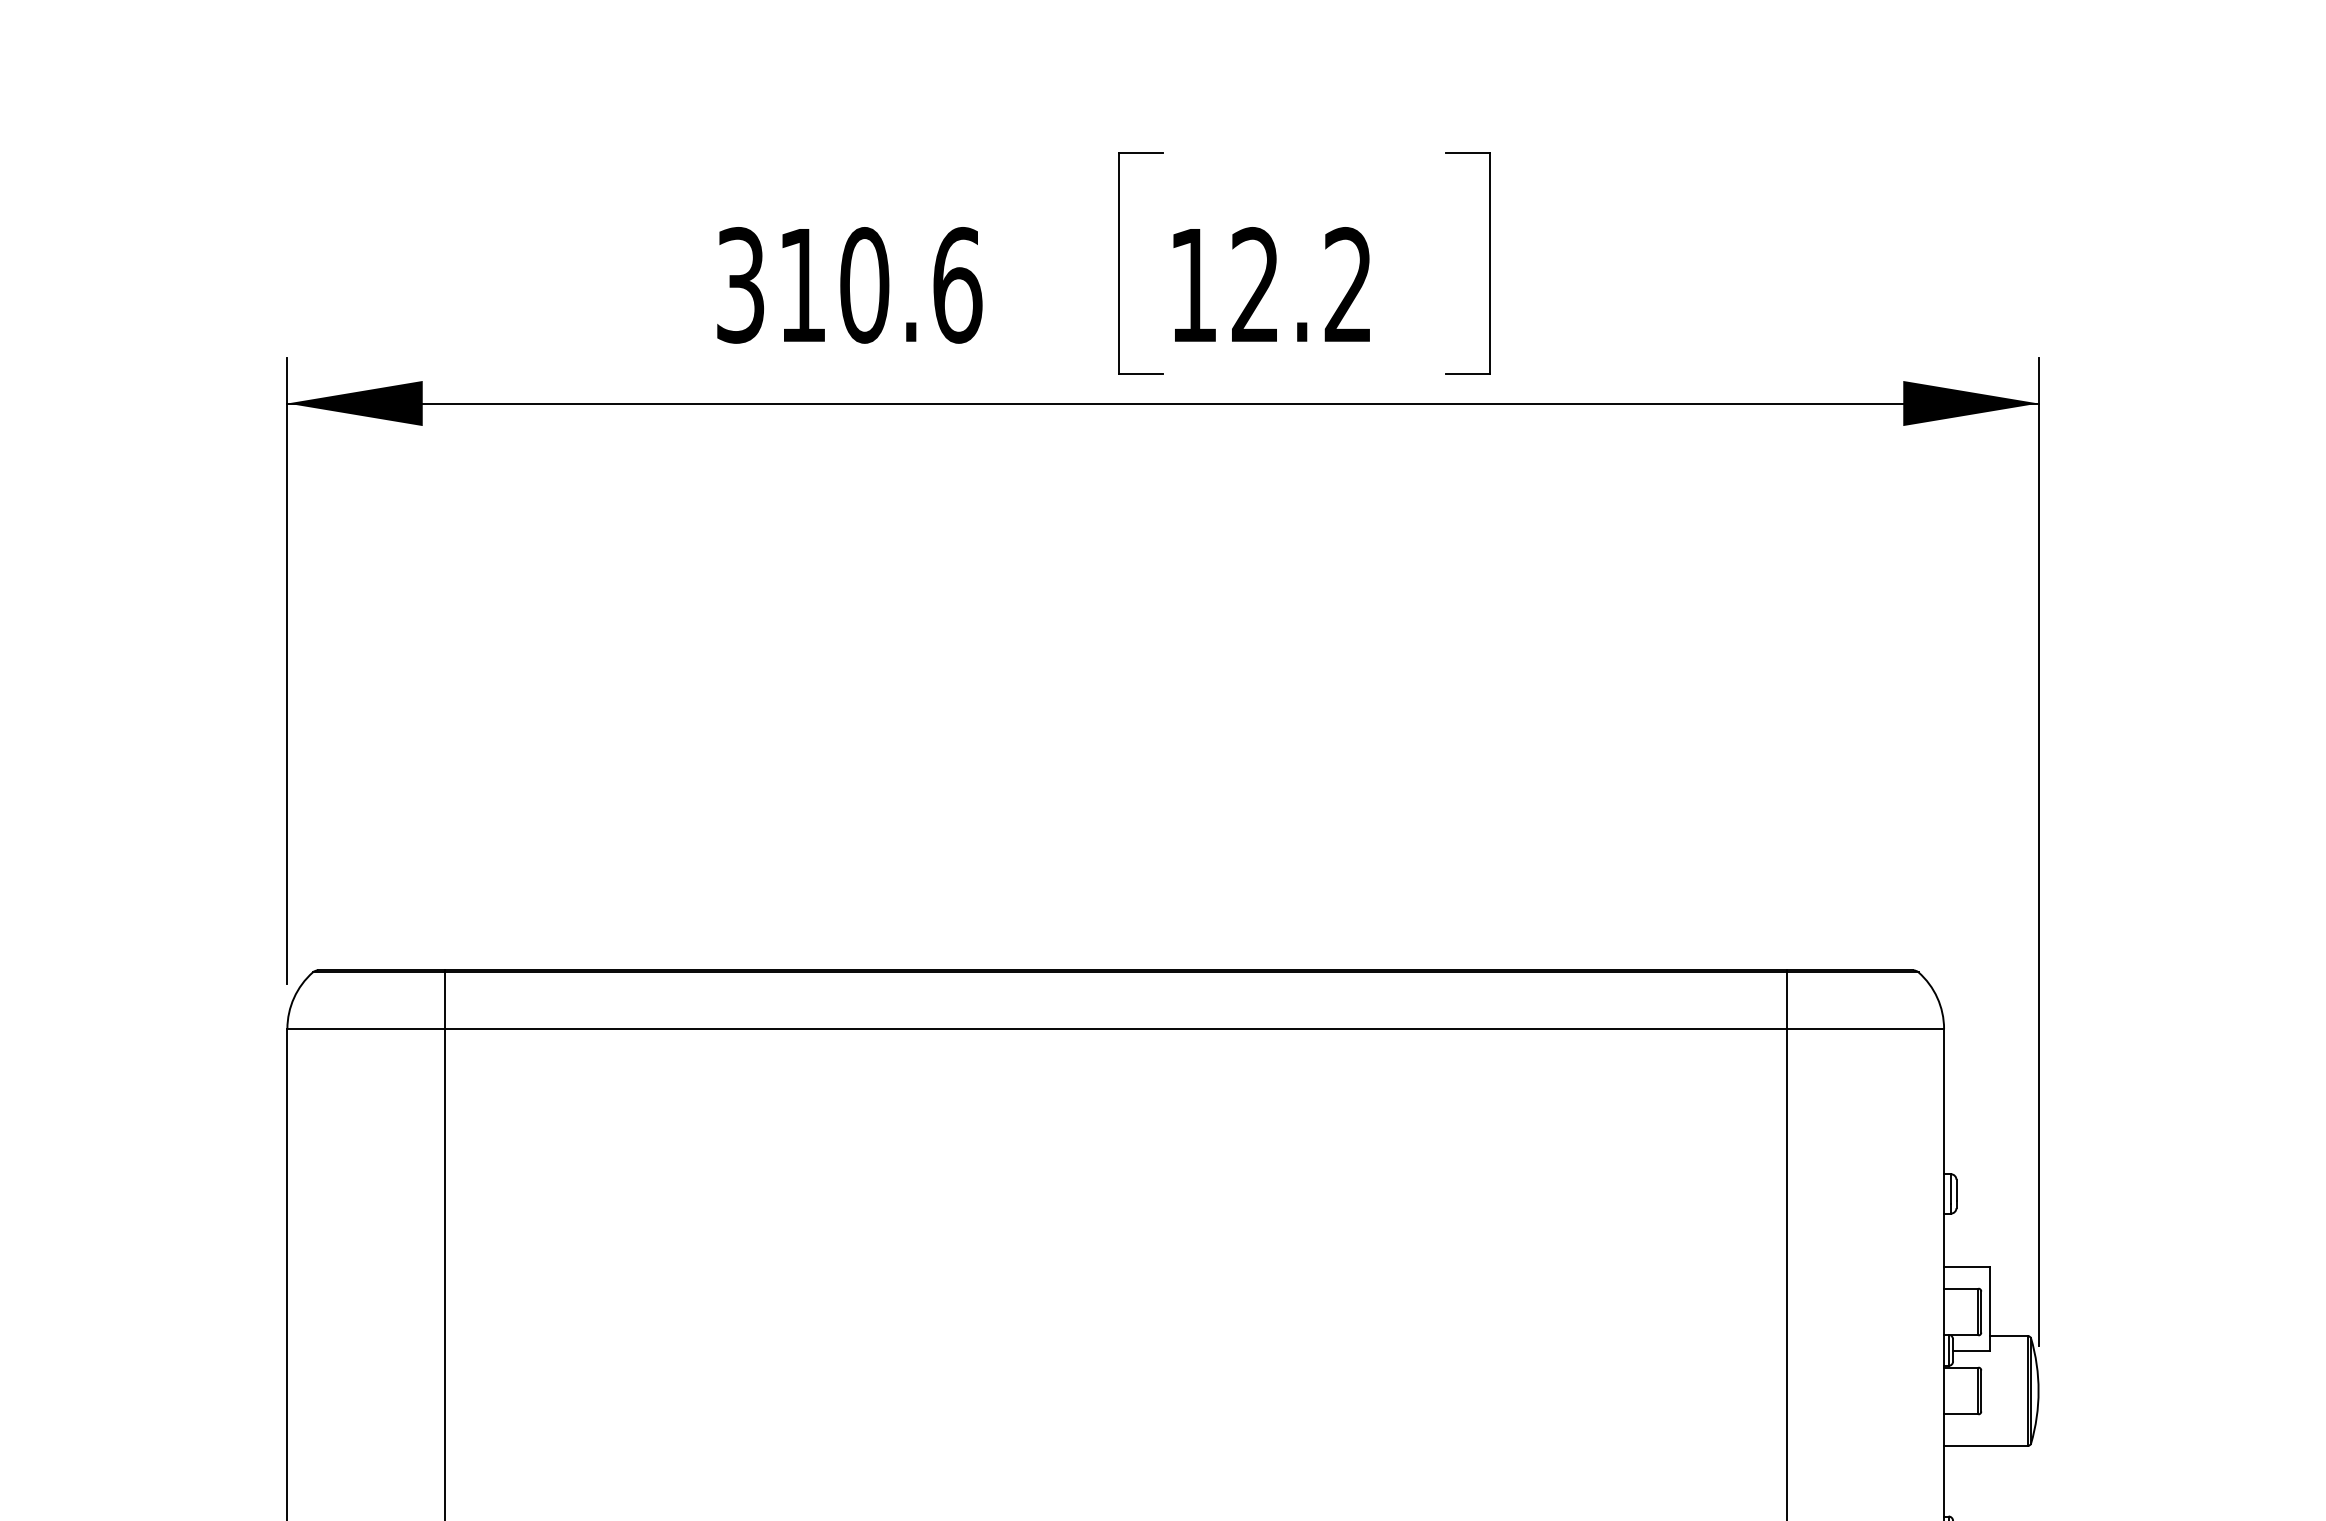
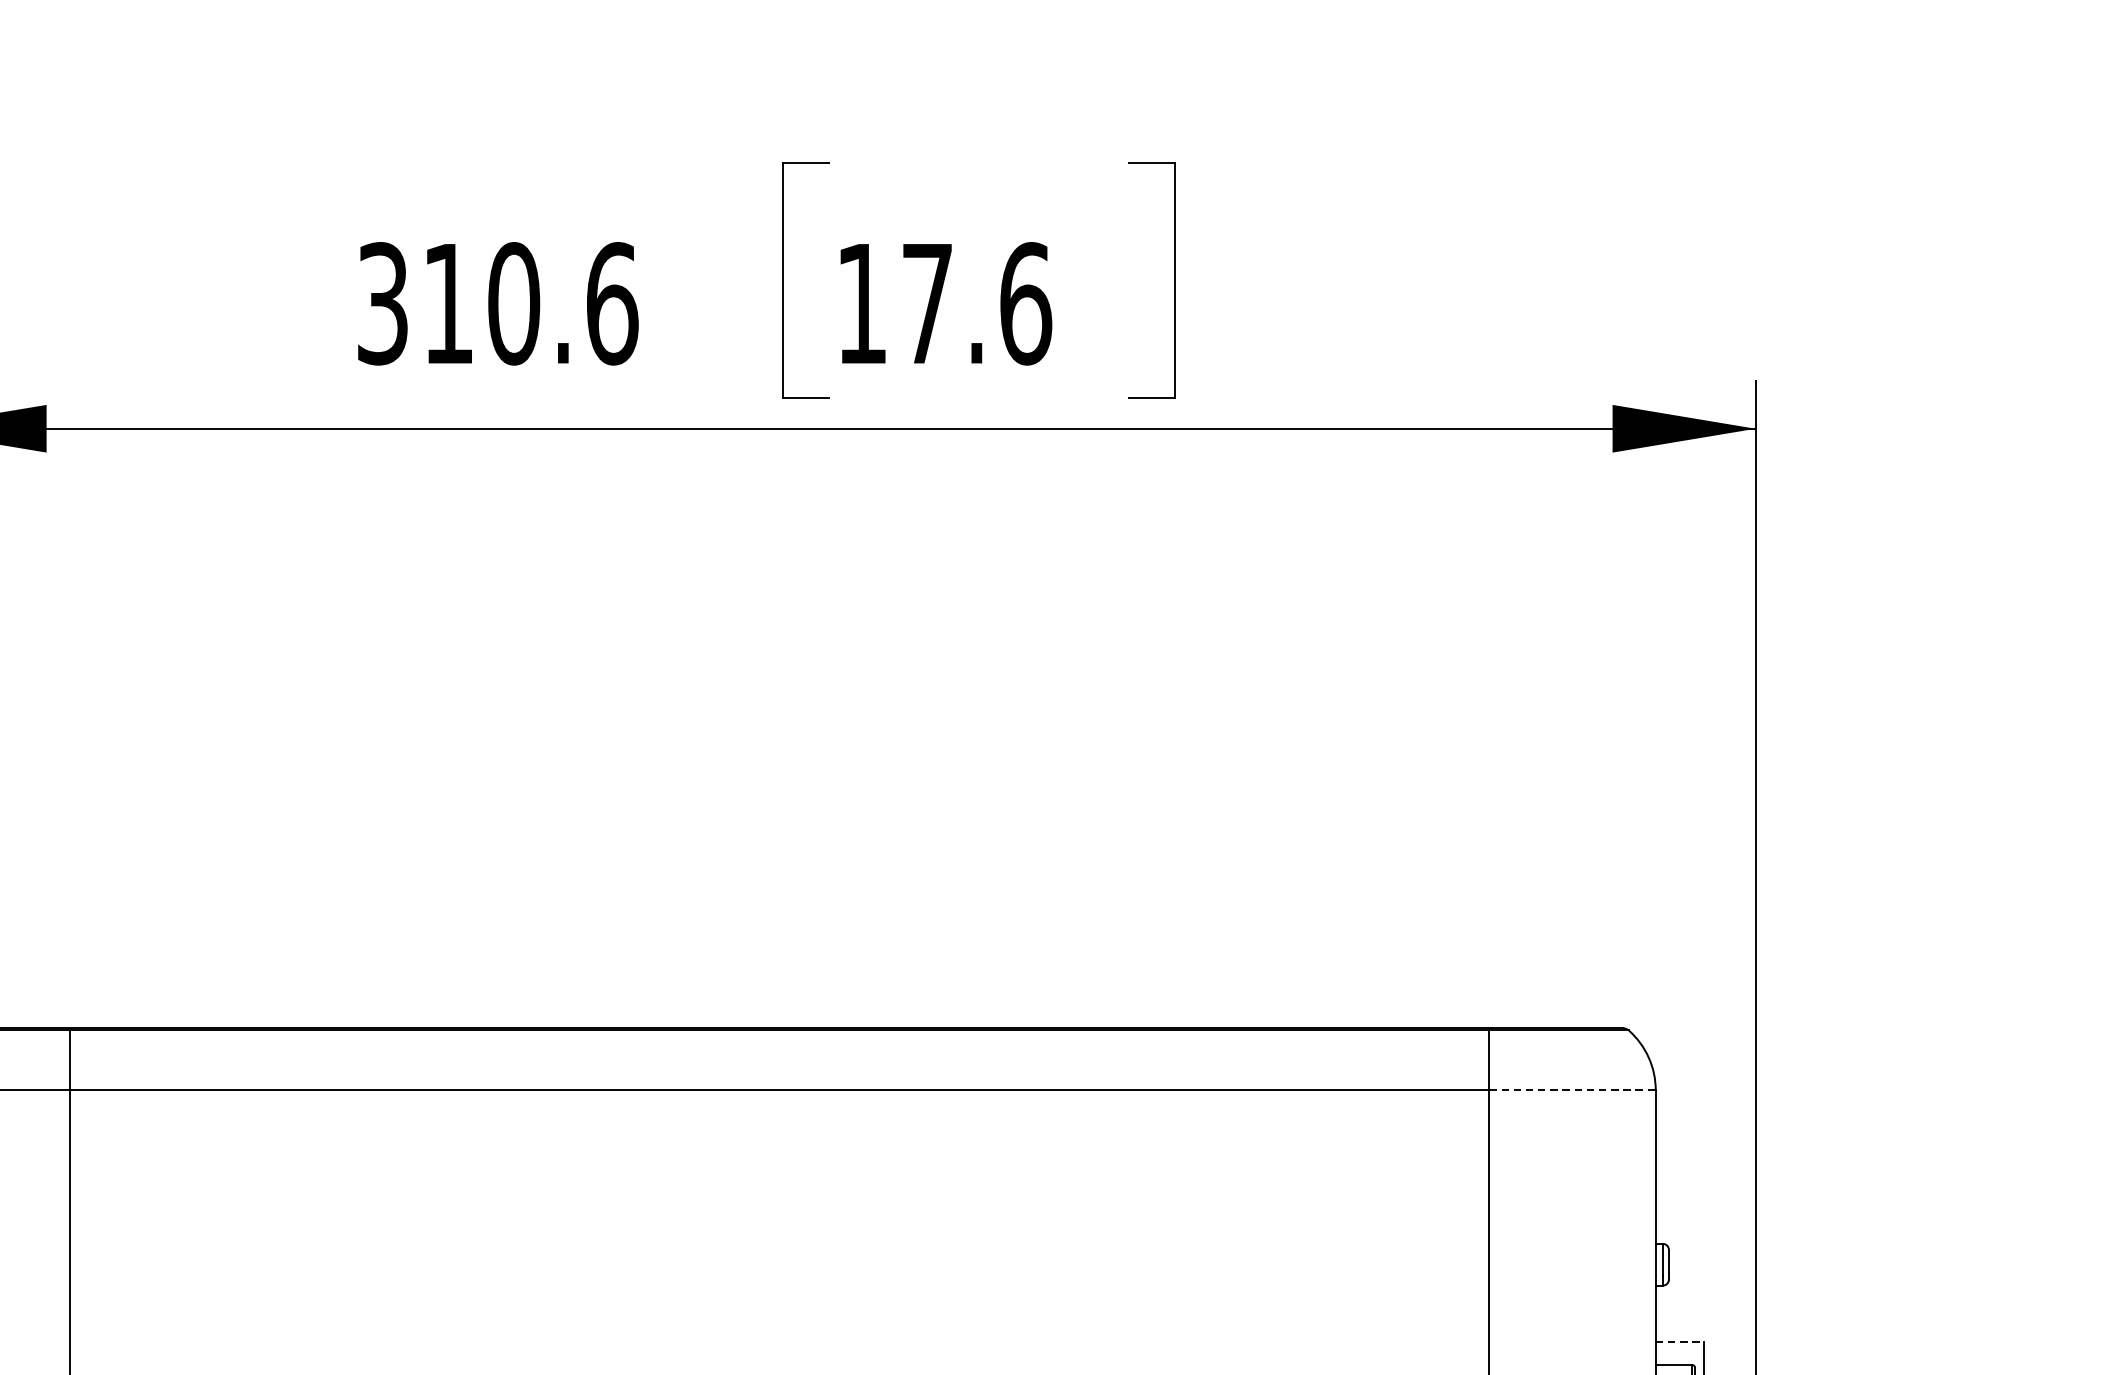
text: (1302, 285) -> (977, 303), 12.2 -> 17.6
line: (1865, 1028) -> (1572, 1089), solid -> dashed
line: (1966, 1266) -> (1679, 1341), solid -> dashed

